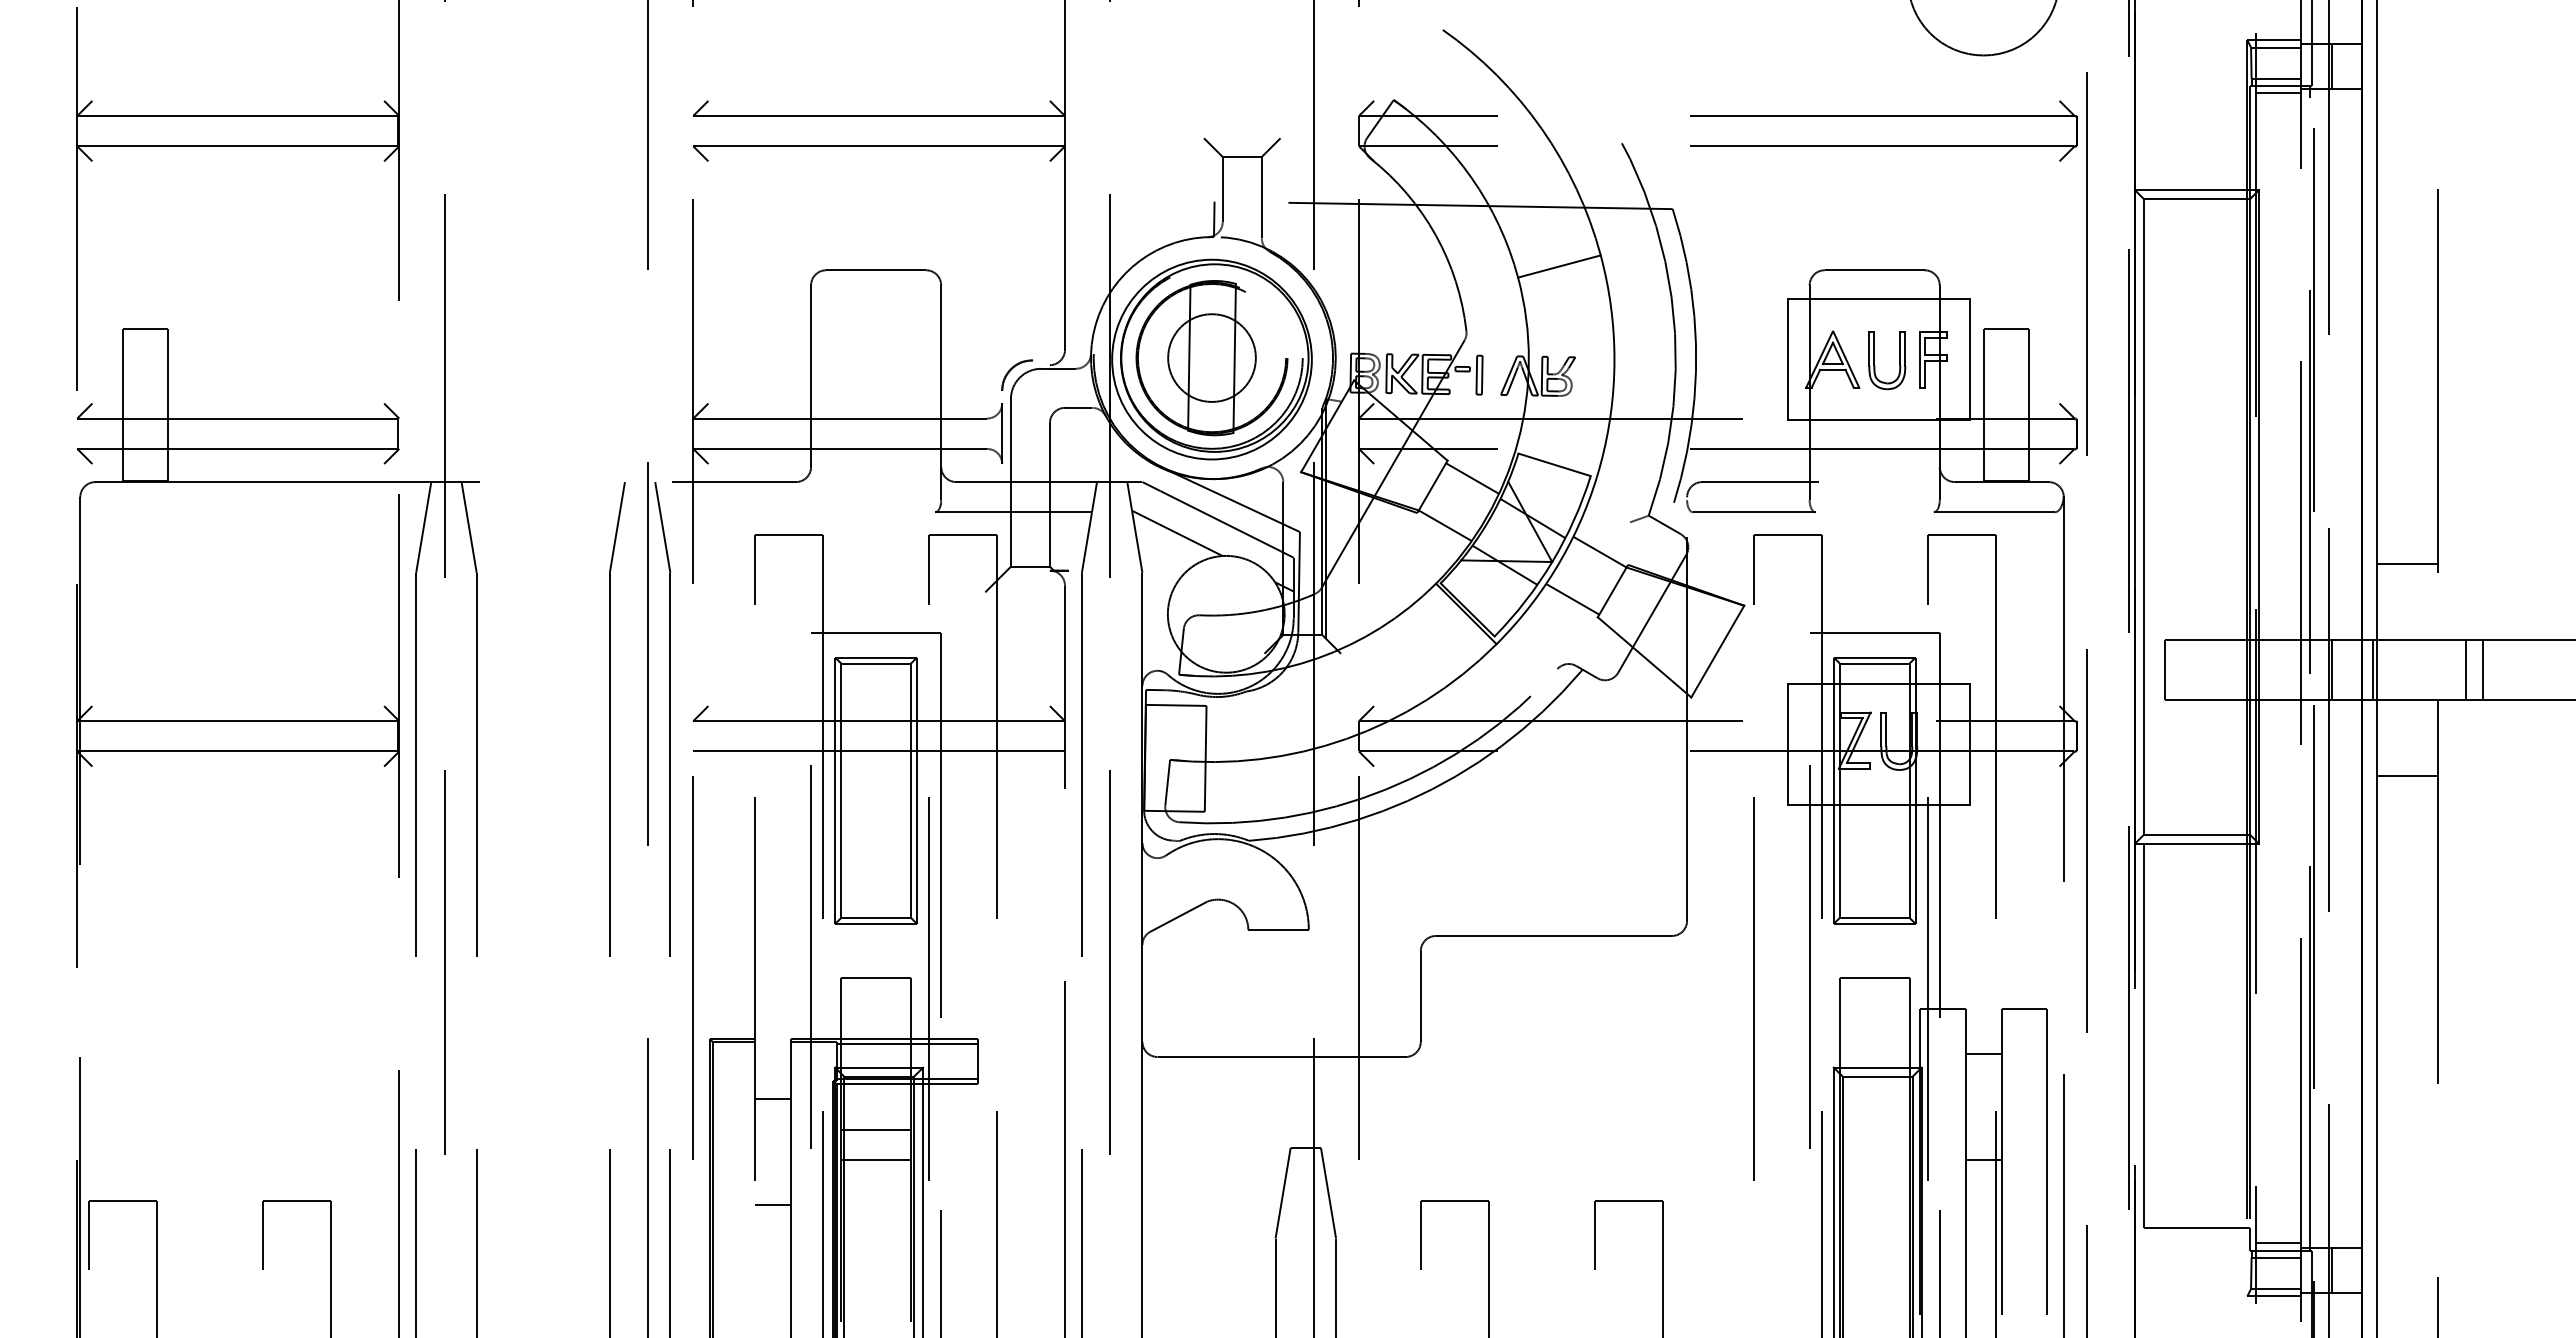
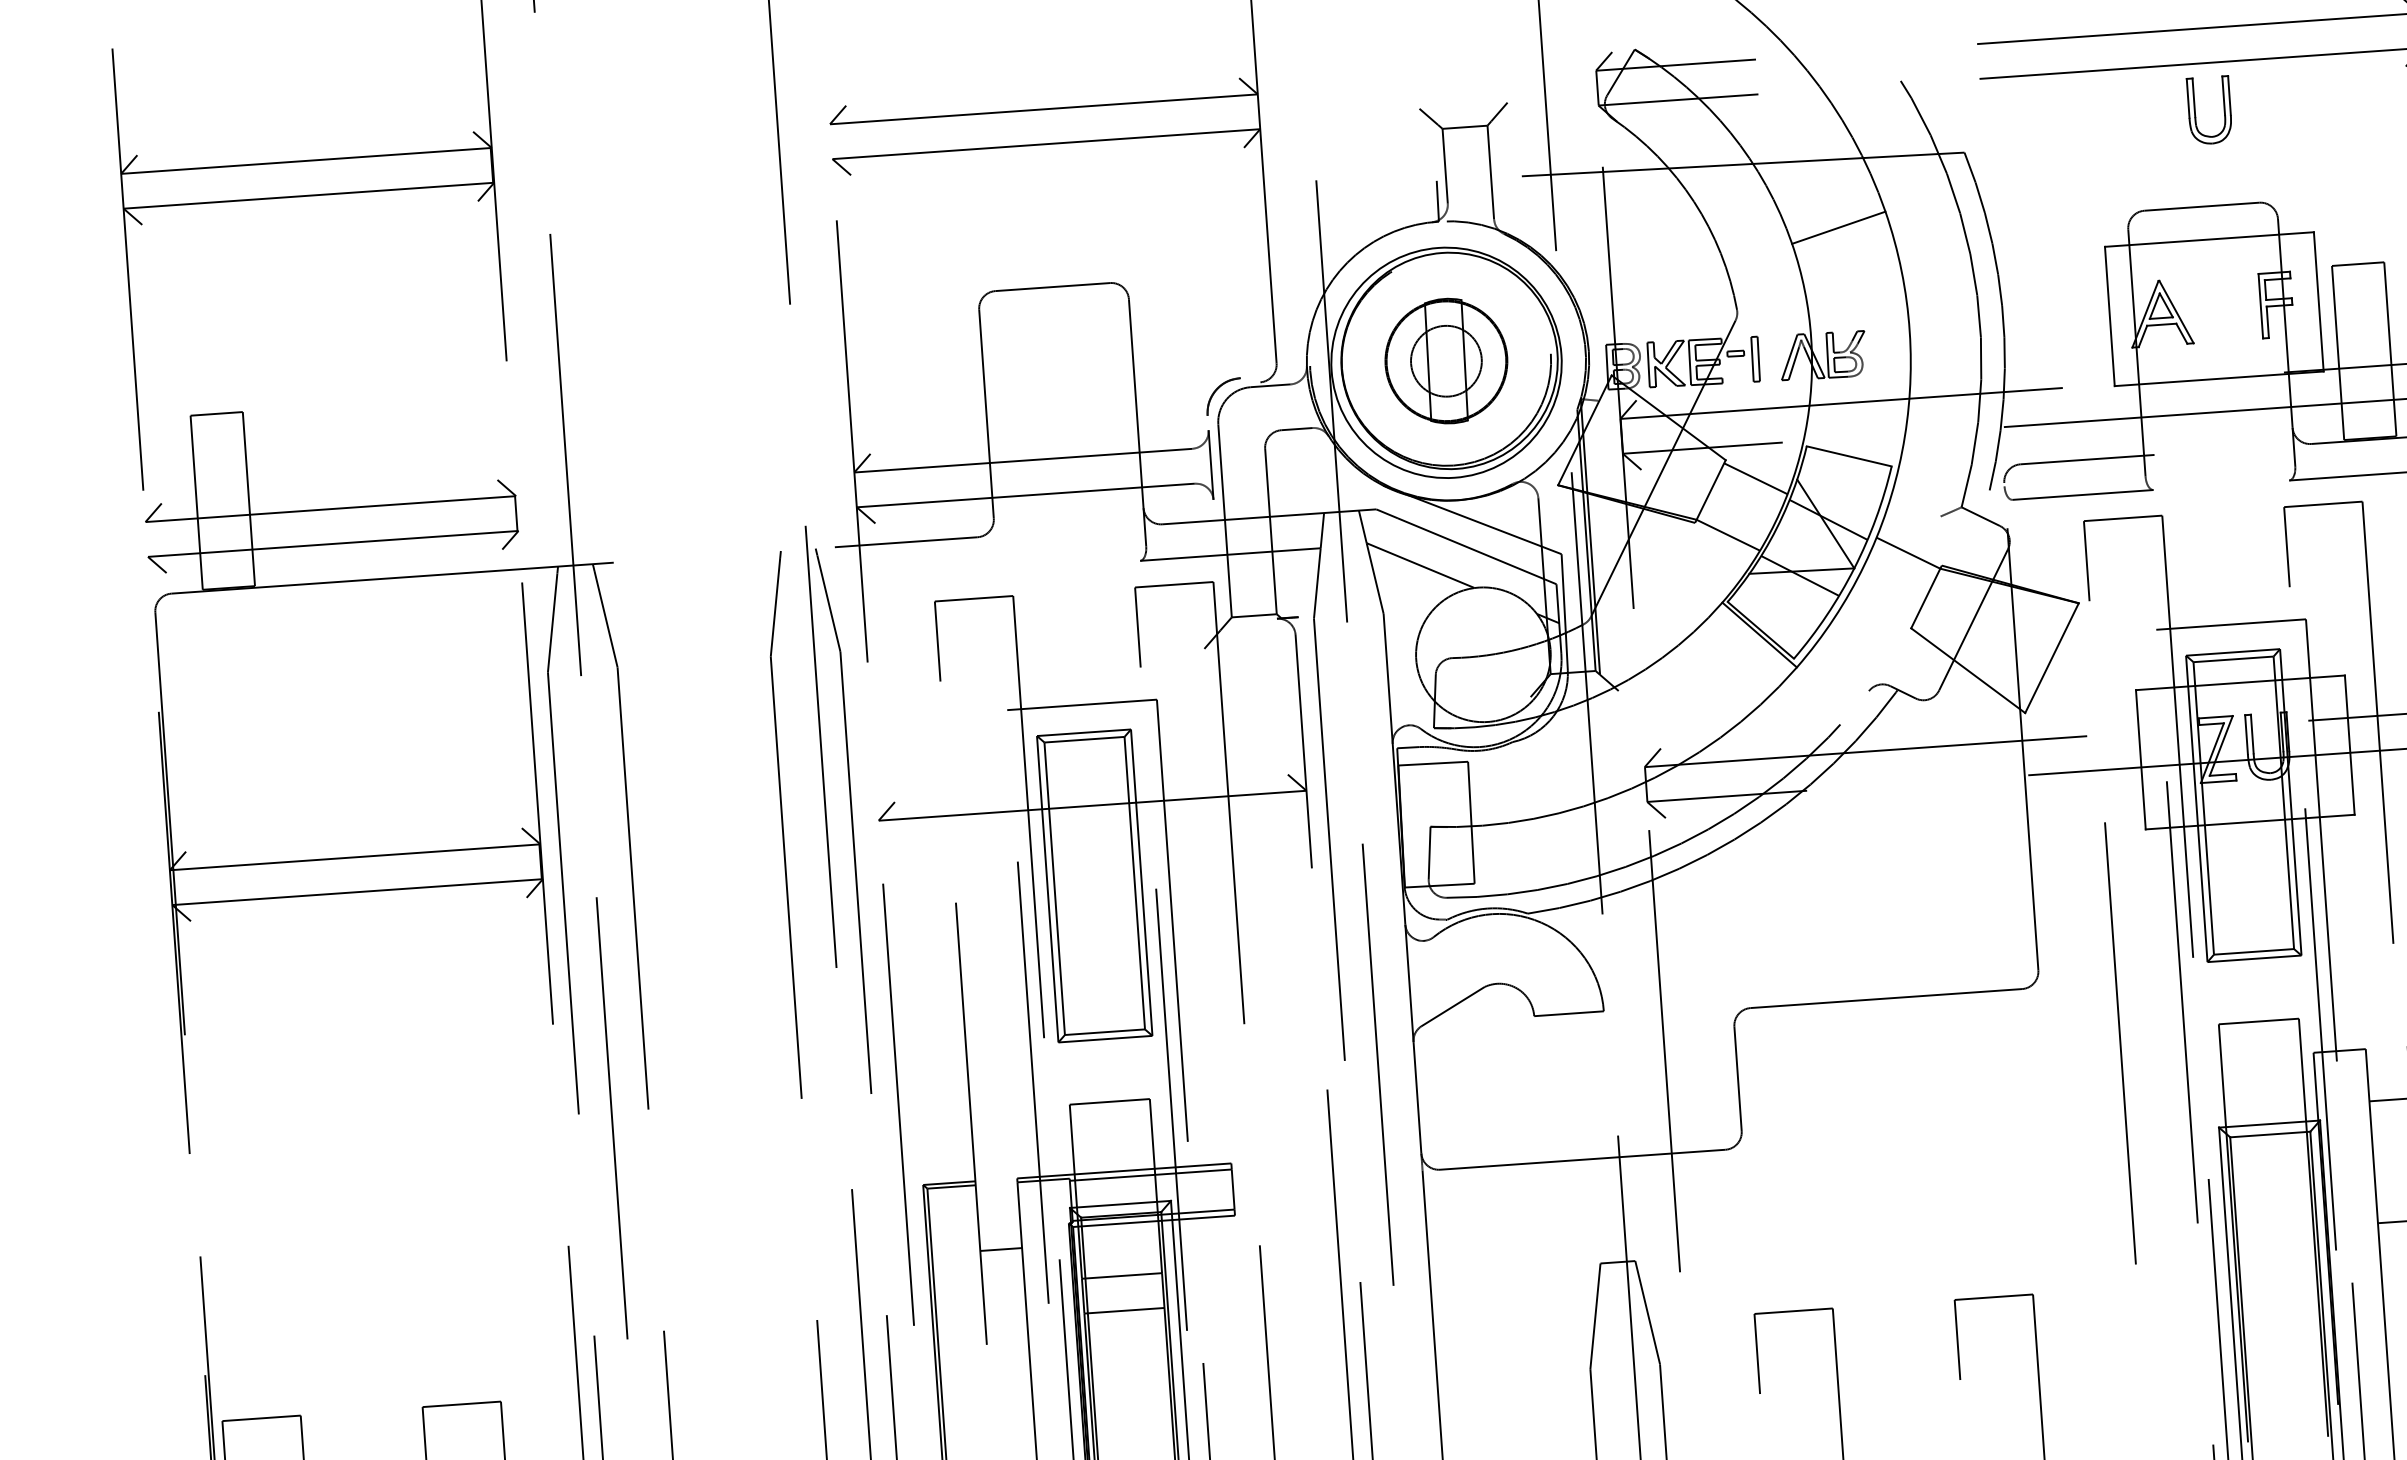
part: (1211, 358) -> (1445, 361), size x0.7
part: (1899, 360) -> (2223, 109), moved
line: (1572, 598) -> (1880, 608), removed
line: (879, 751) -> (1095, 840), removed
line: (773, 1205) -> (1010, 1371), removed

